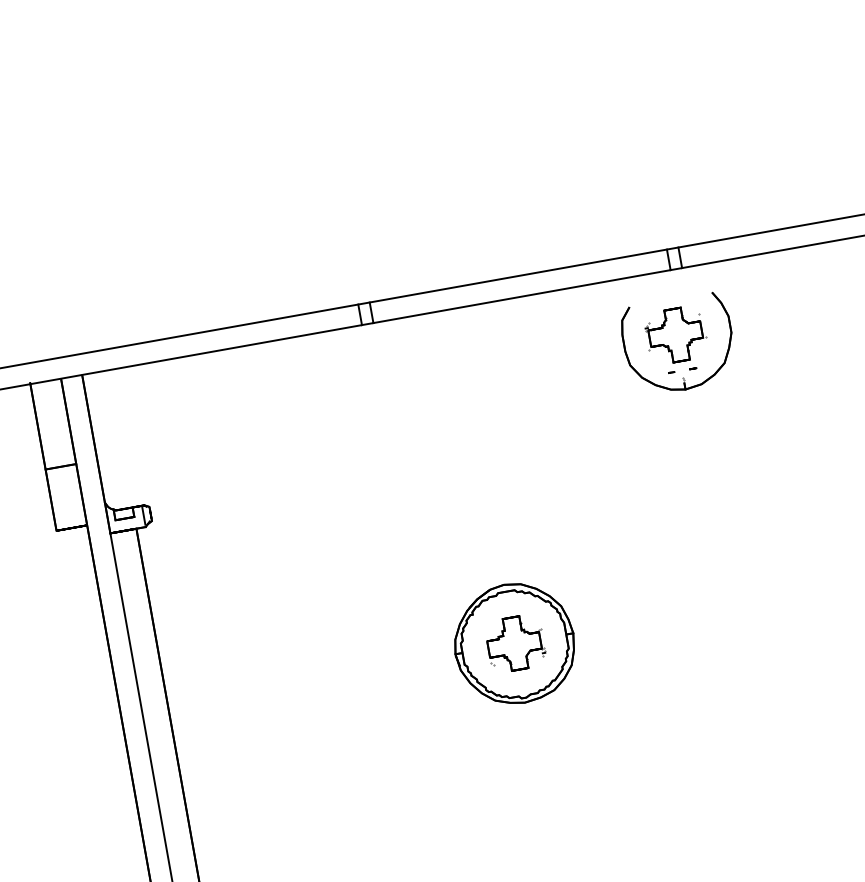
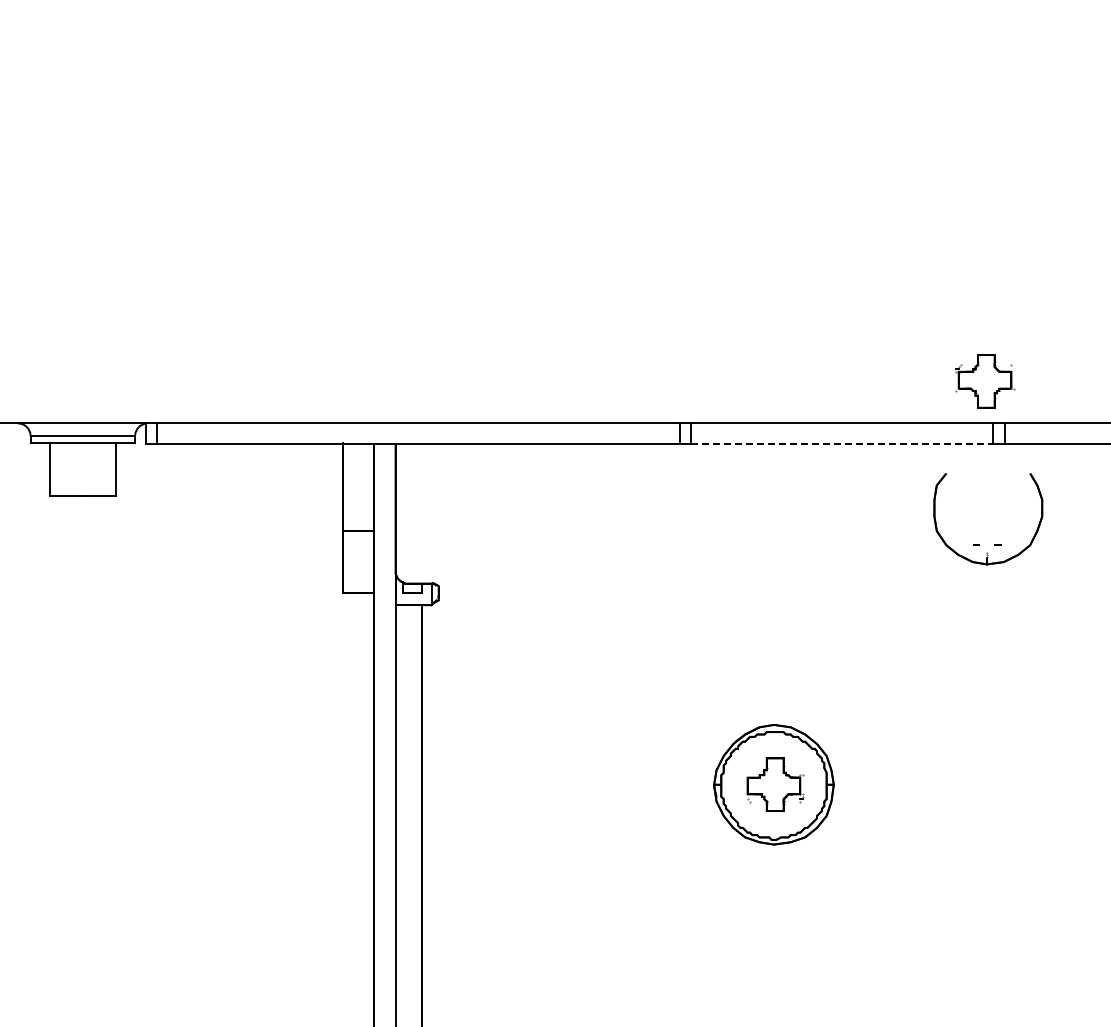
line: (522, 296) -> (842, 444), solid -> dashed
part: (676, 335) -> (985, 381), moved

